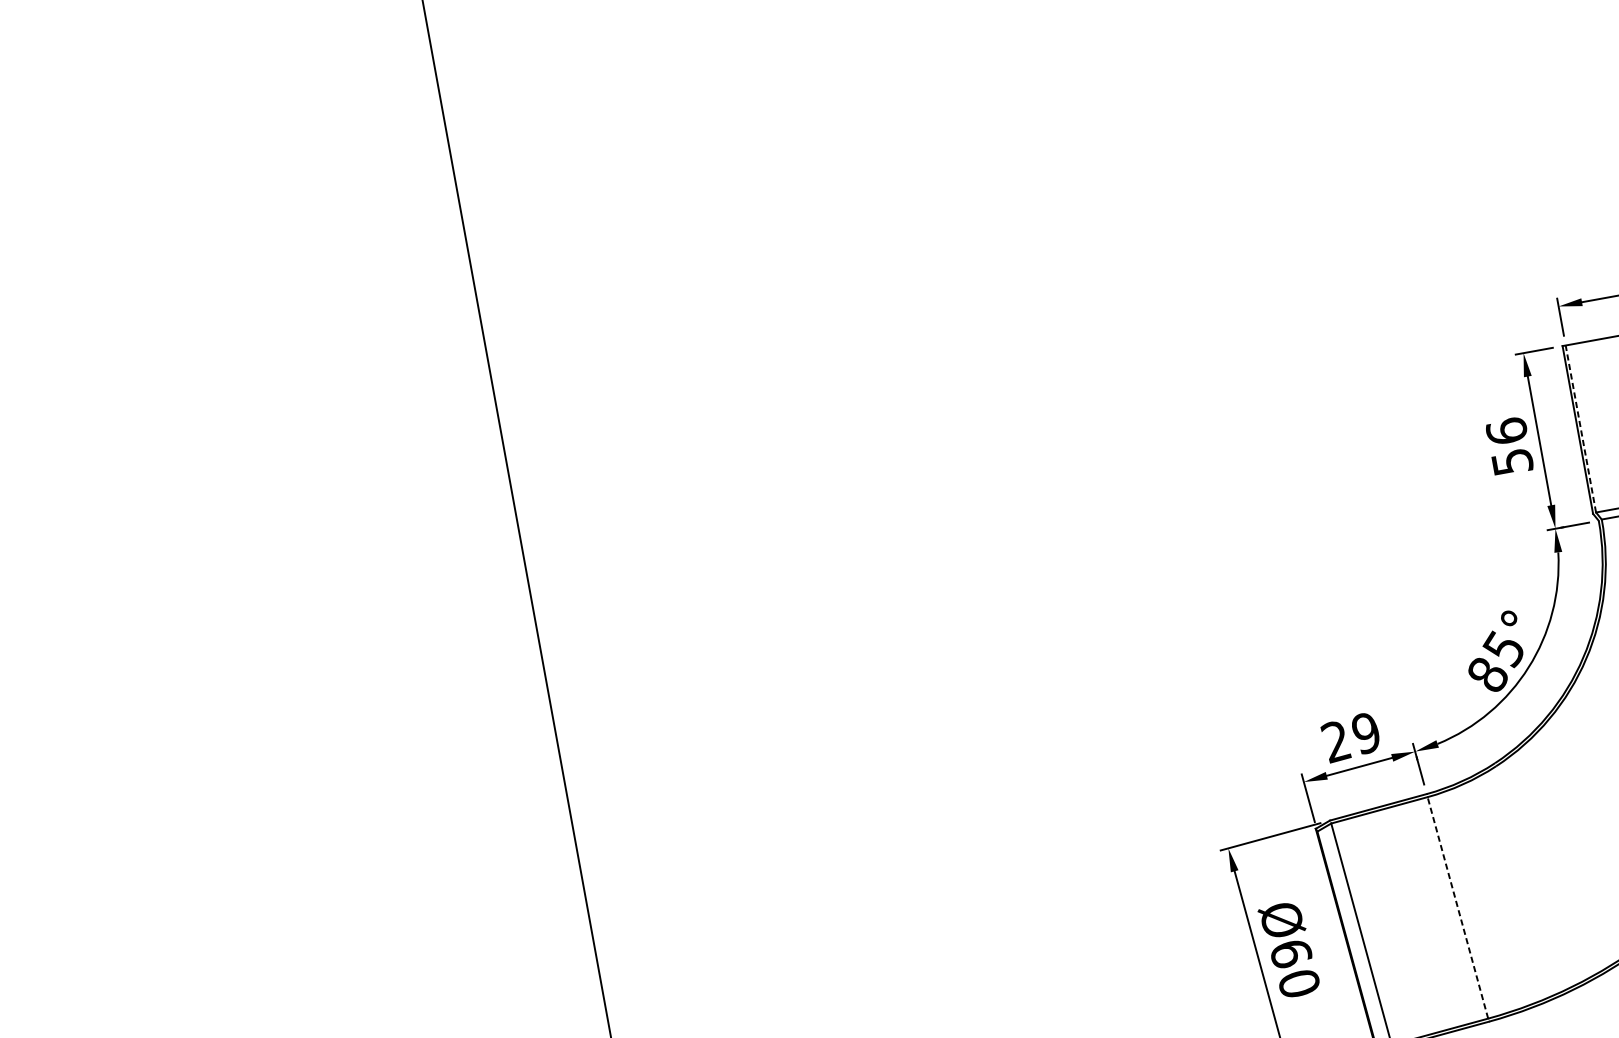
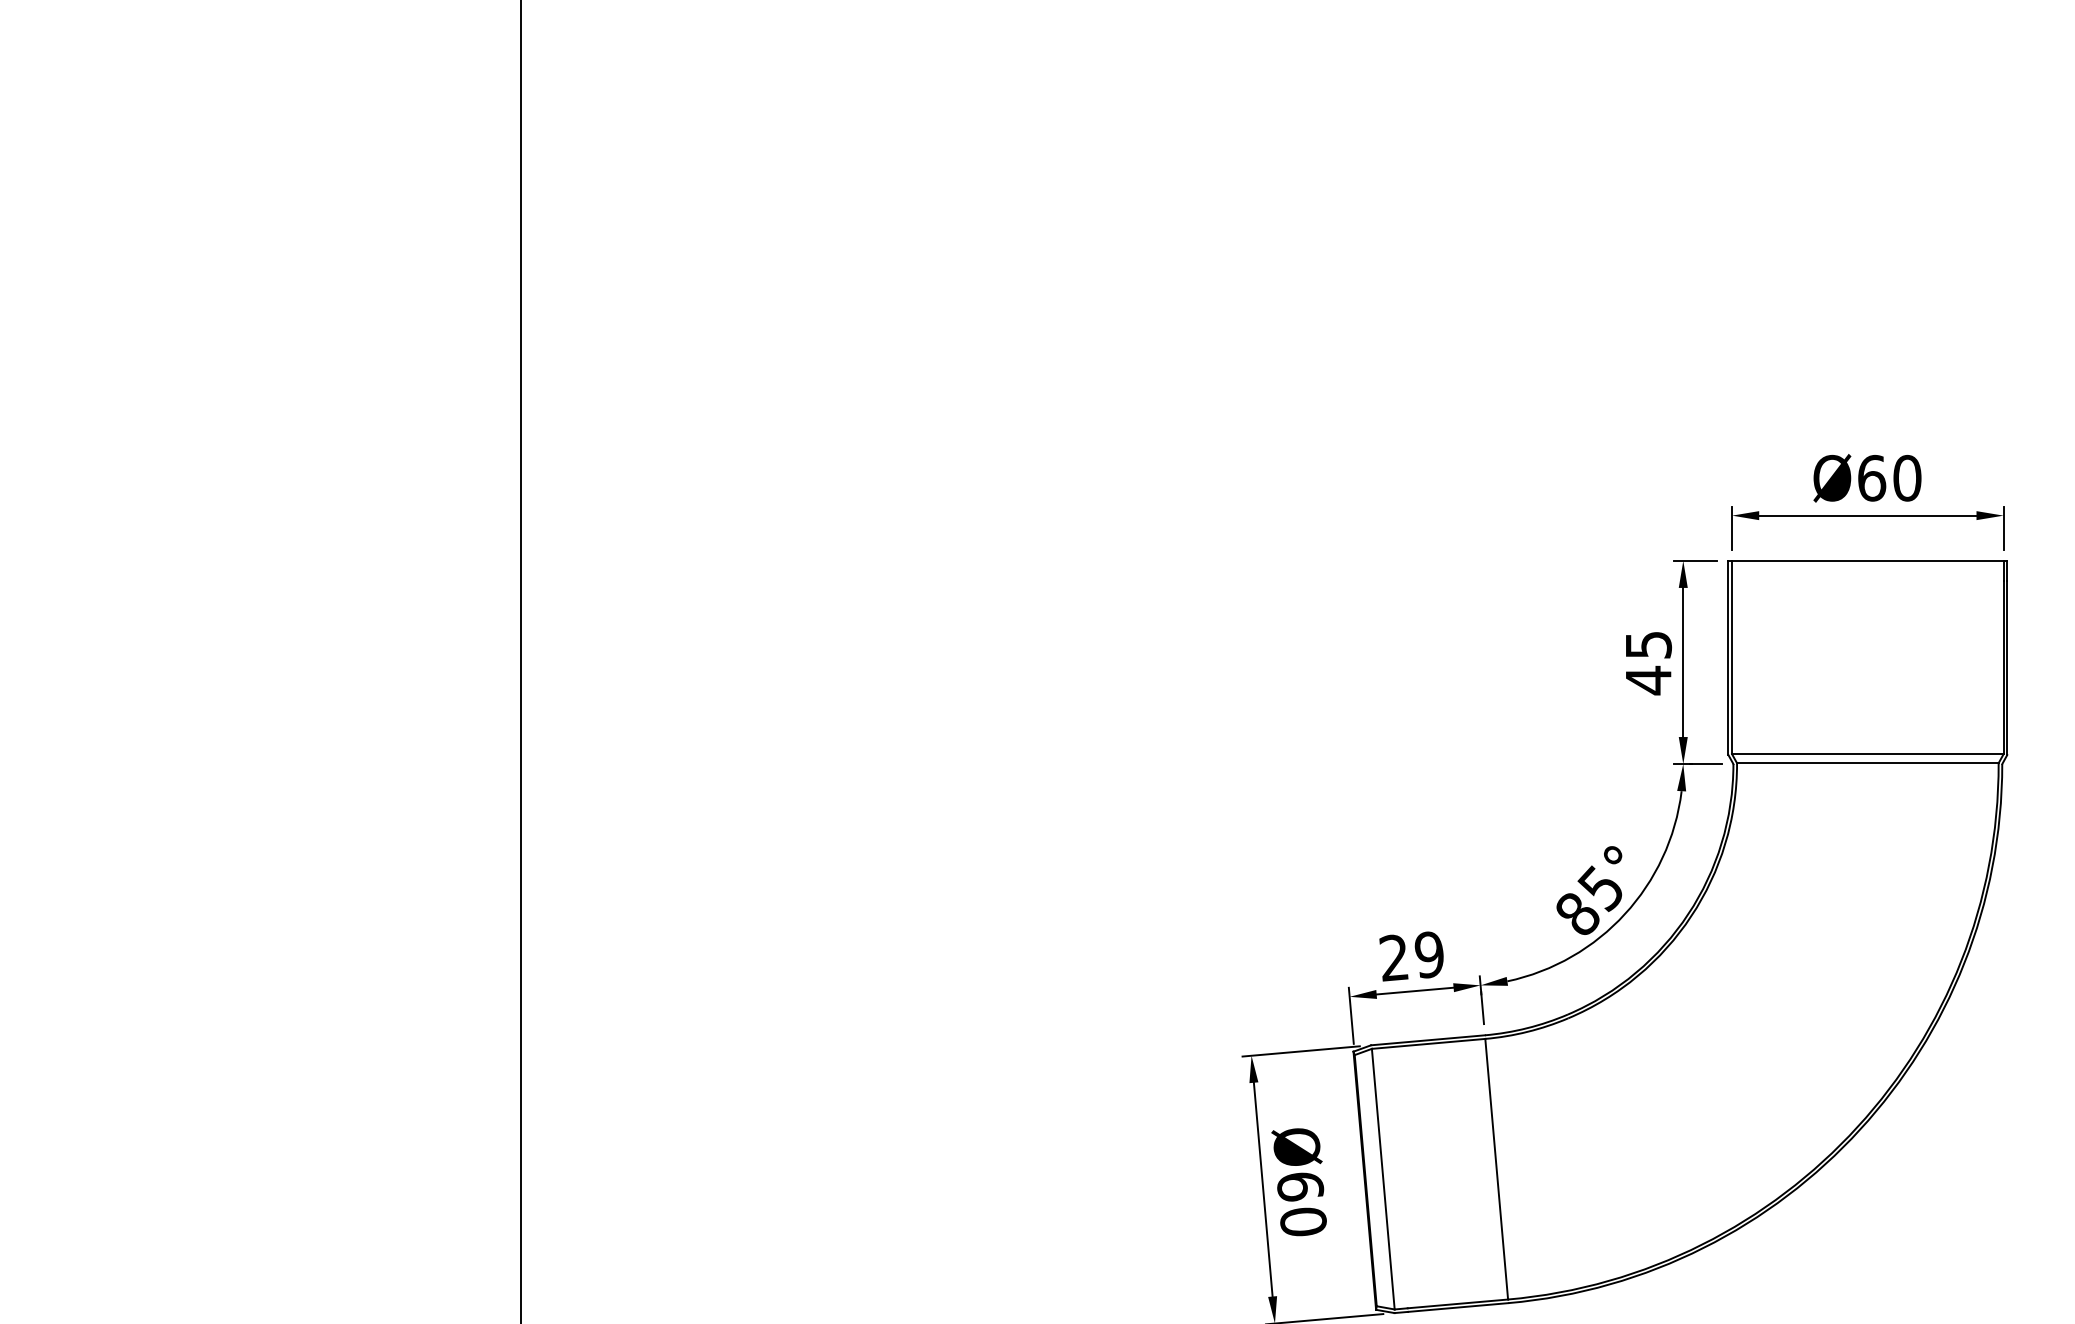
line: (1581, 428) -> (1732, 657), dashed -> solid
text: (1509, 446) -> (1648, 662), 56 -> 45
line: (1457, 908) -> (1496, 1169), dashed -> solid

